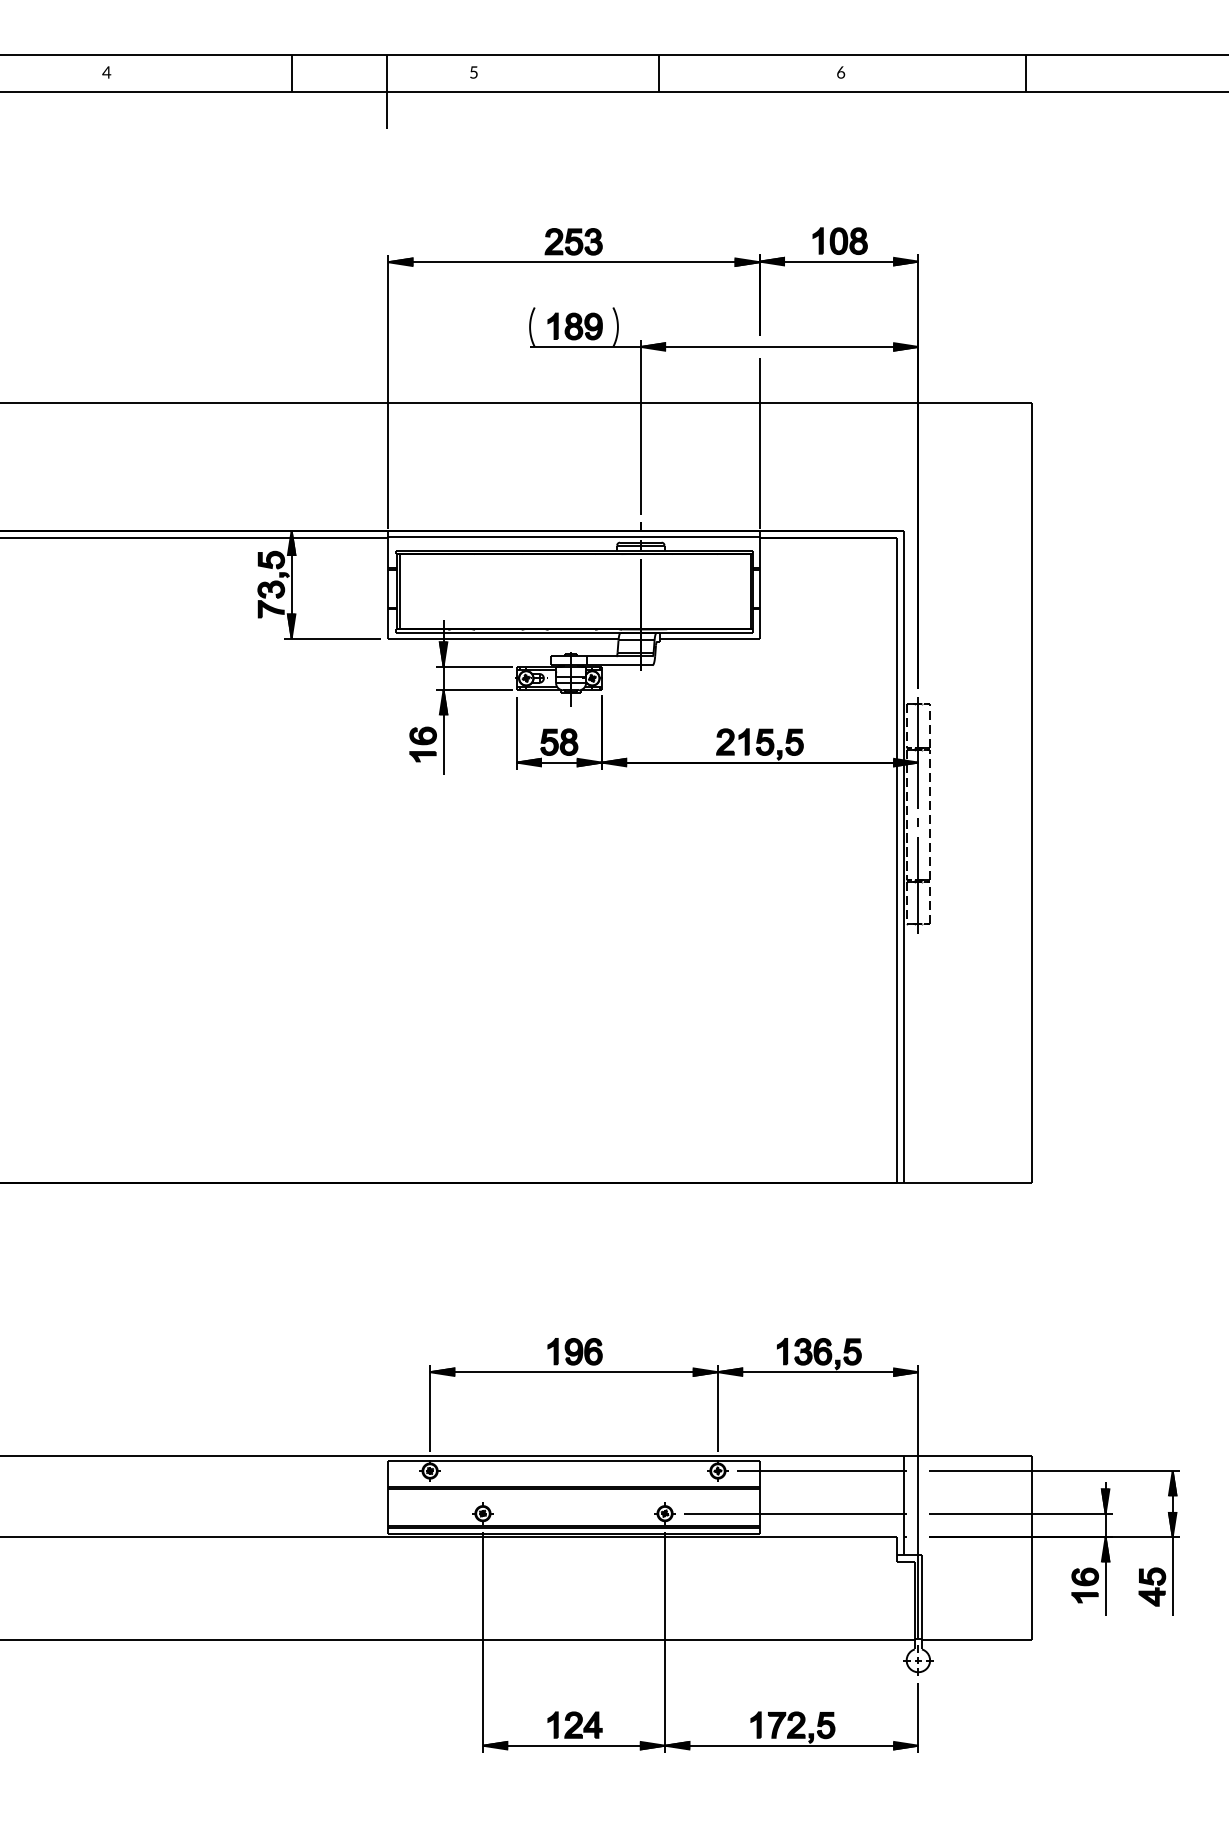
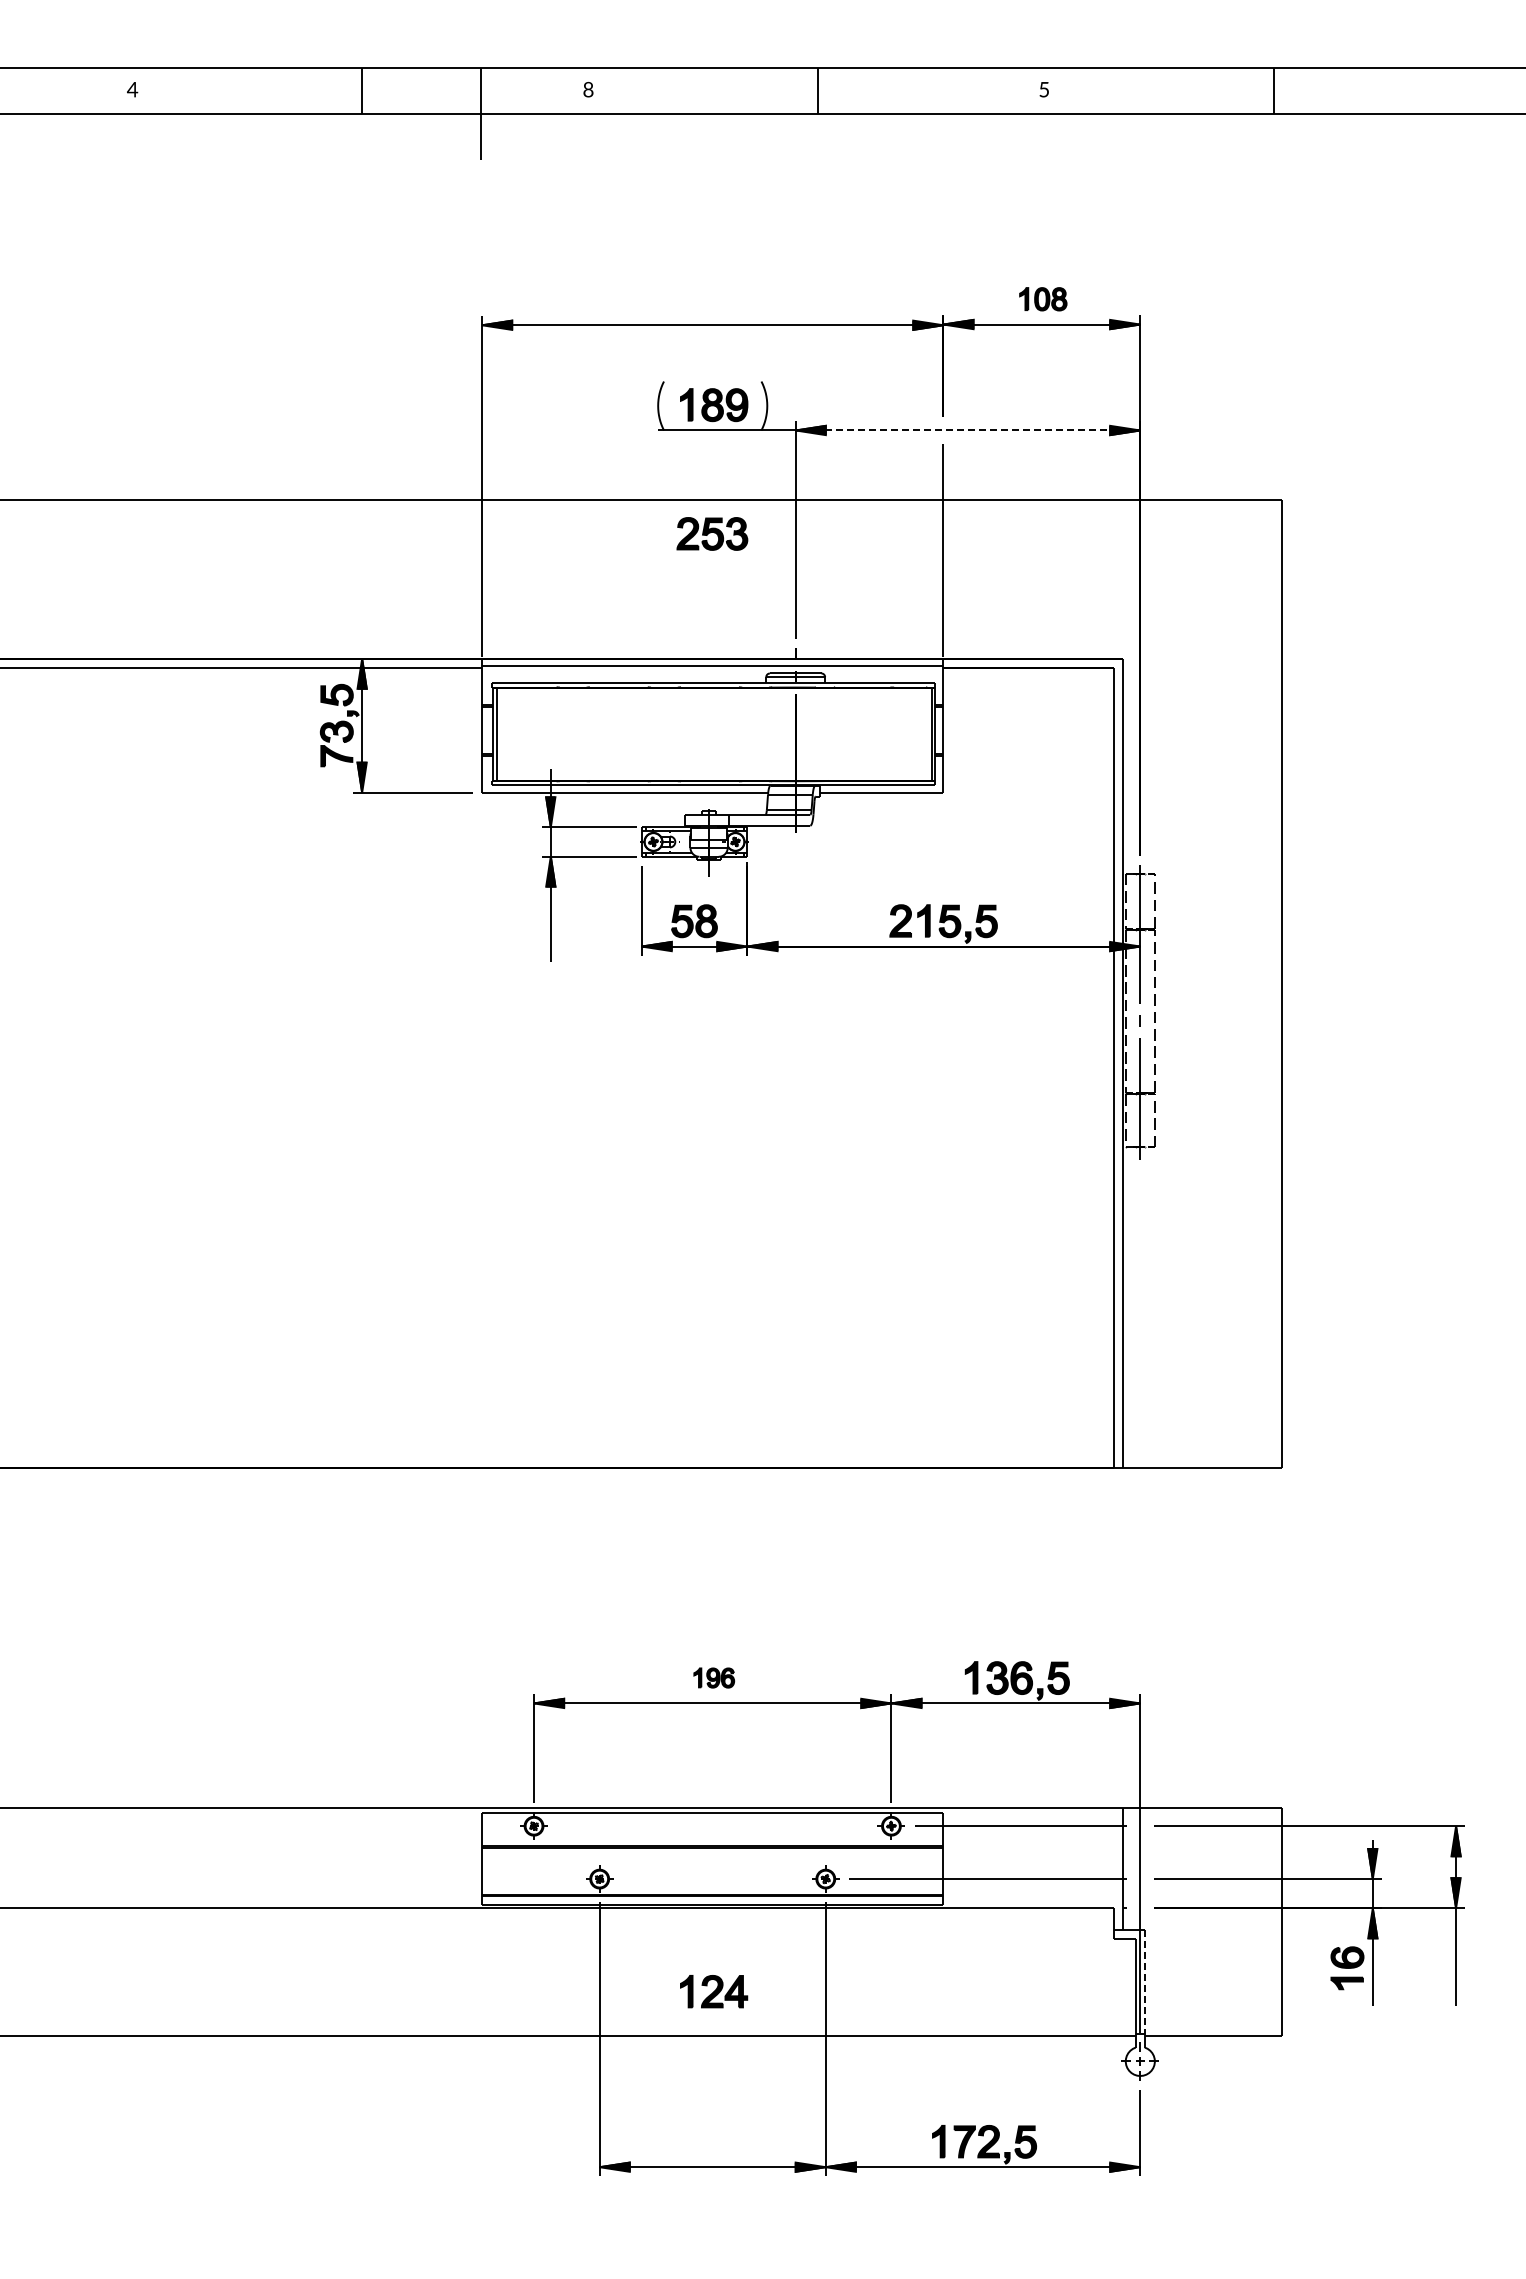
text: (473, 72) -> (588, 89), 5 -> 8
text: (841, 72) -> (1044, 89), 6 -> 5
part: (573, 241) -> (712, 533), moved
part: (840, 241) -> (1043, 299), size x0.7
line: (779, 346) -> (967, 430), solid -> dashed
part: (423, 744) -> (525, 923), removed
part: (575, 1351) -> (714, 1677), size x0.6
part: (1152, 1587) -> (1430, 1970), removed
line: (921, 1597) -> (1144, 1983), solid -> dashed
part: (575, 1725) -> (714, 1991), moved

